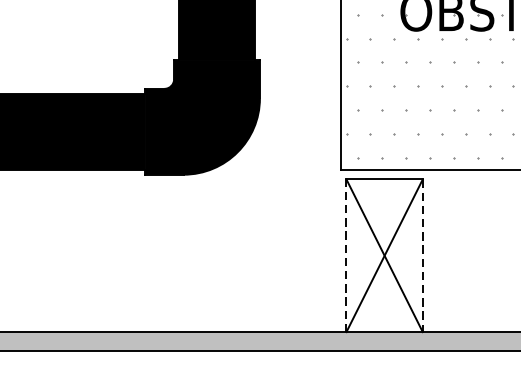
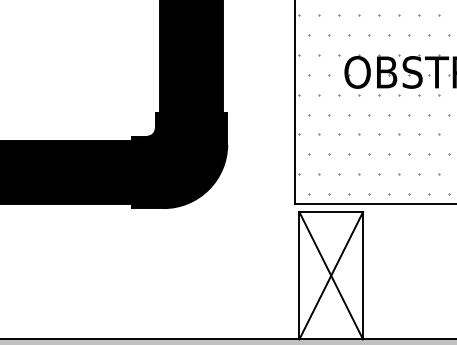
line: (346, 255) -> (299, 275), dashed -> solid
line: (423, 255) -> (363, 275), dashed -> solid

